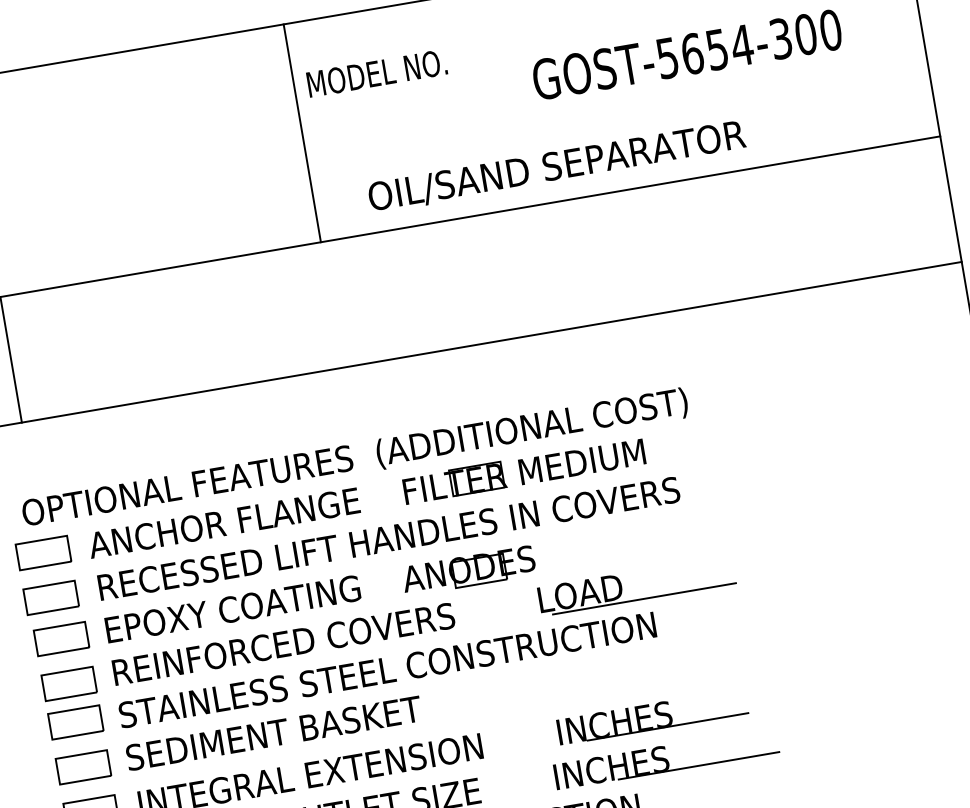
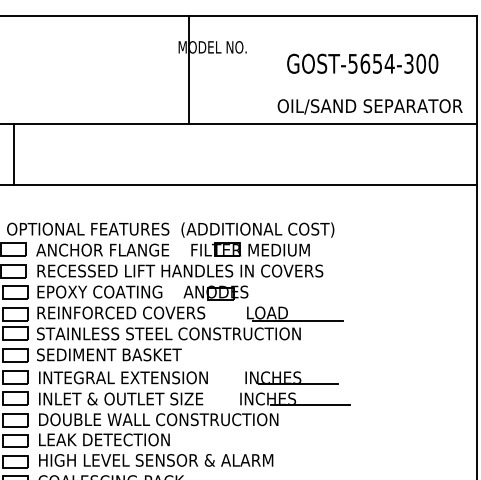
line: (303, 132) -> (189, 69), moved
text: (555, 166) -> (369, 106), moved

